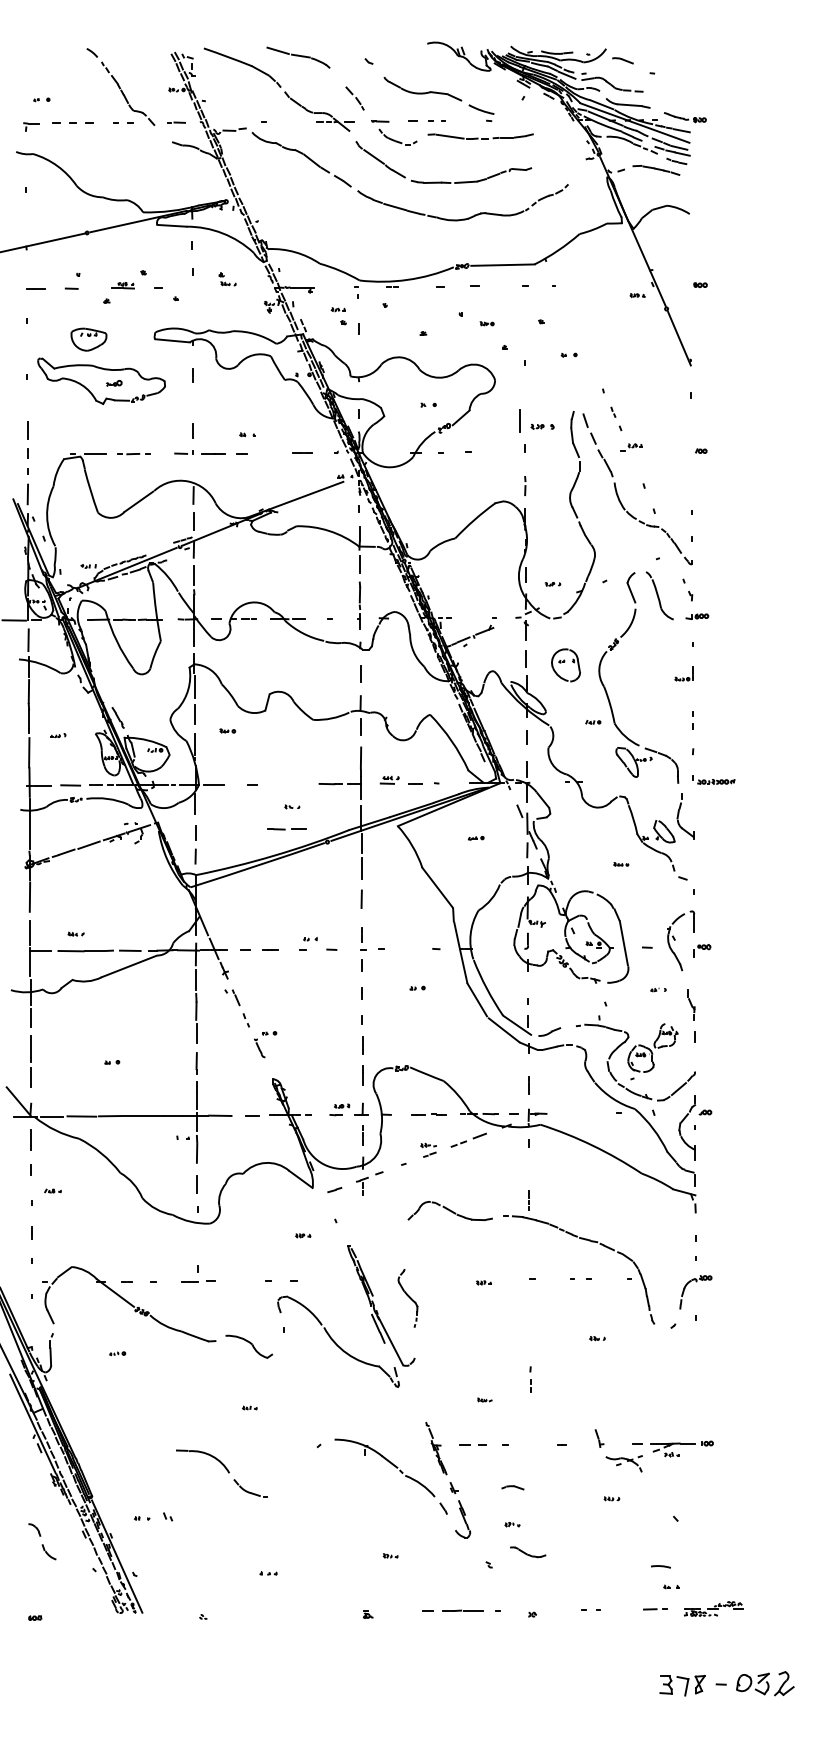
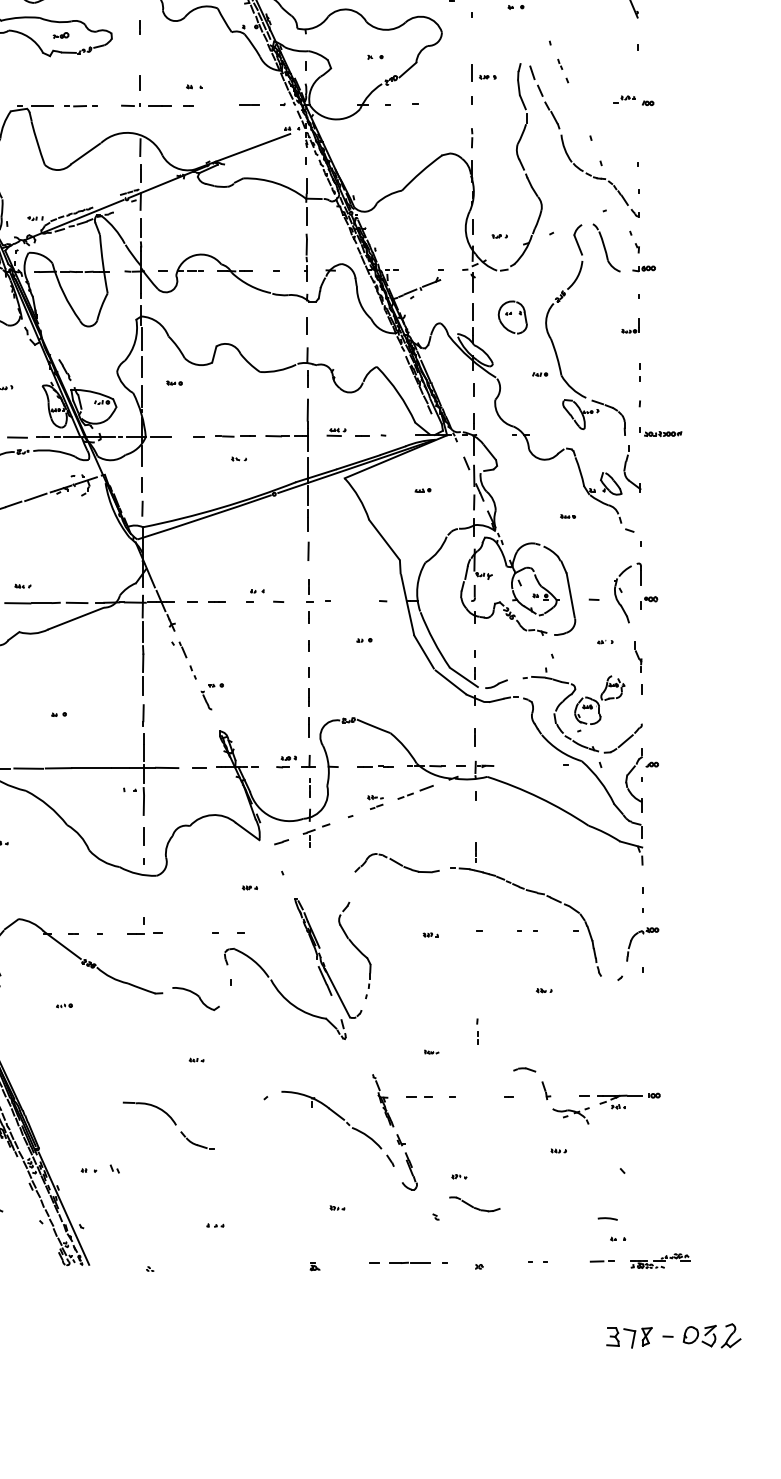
part: (536, 420) -> (483, 72), size x0.71
part: (631, 447) -> (624, 99), moved
line: (285, 829) -> (234, 436), moved
part: (407, 1297) -> (354, 949), size x1.67
part: (512, 1487) -> (524, 1069), moved
part: (527, 1552) -> (474, 1204), size x1.43

